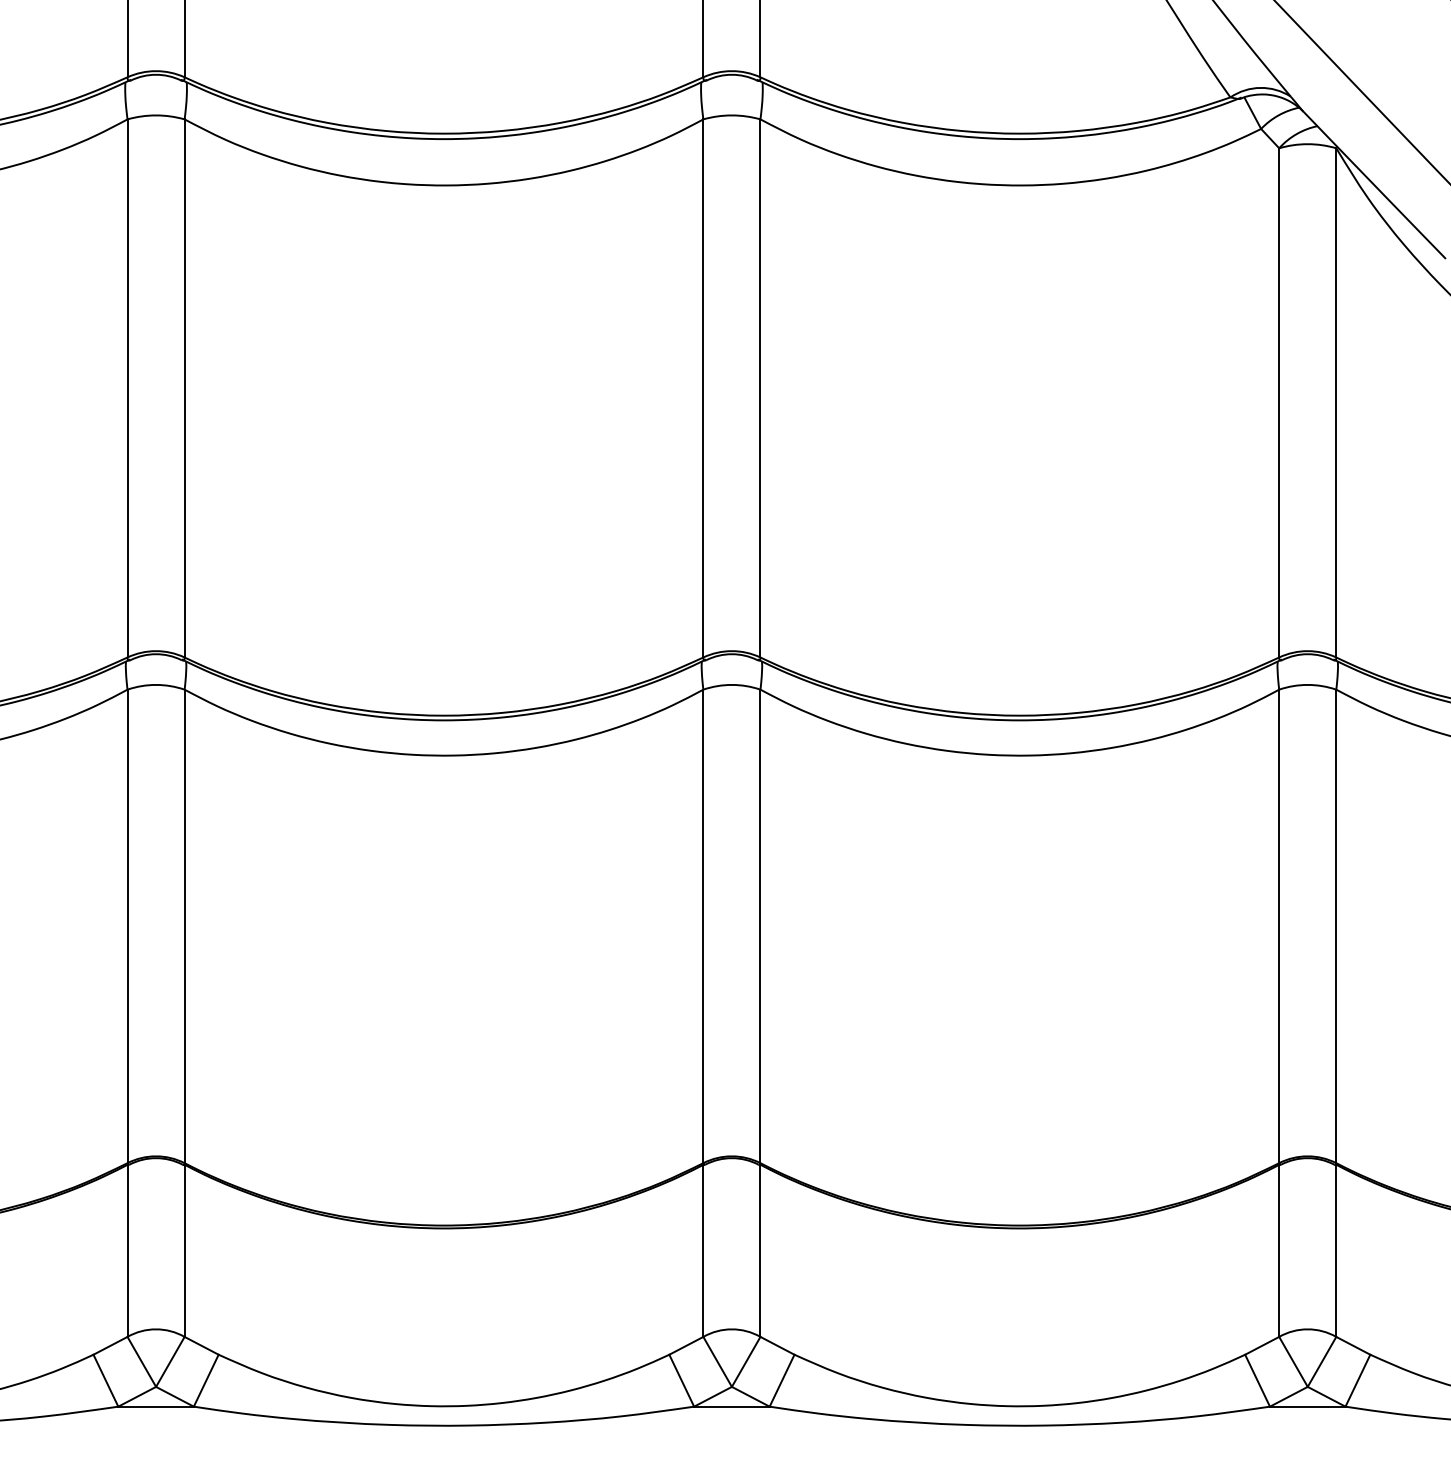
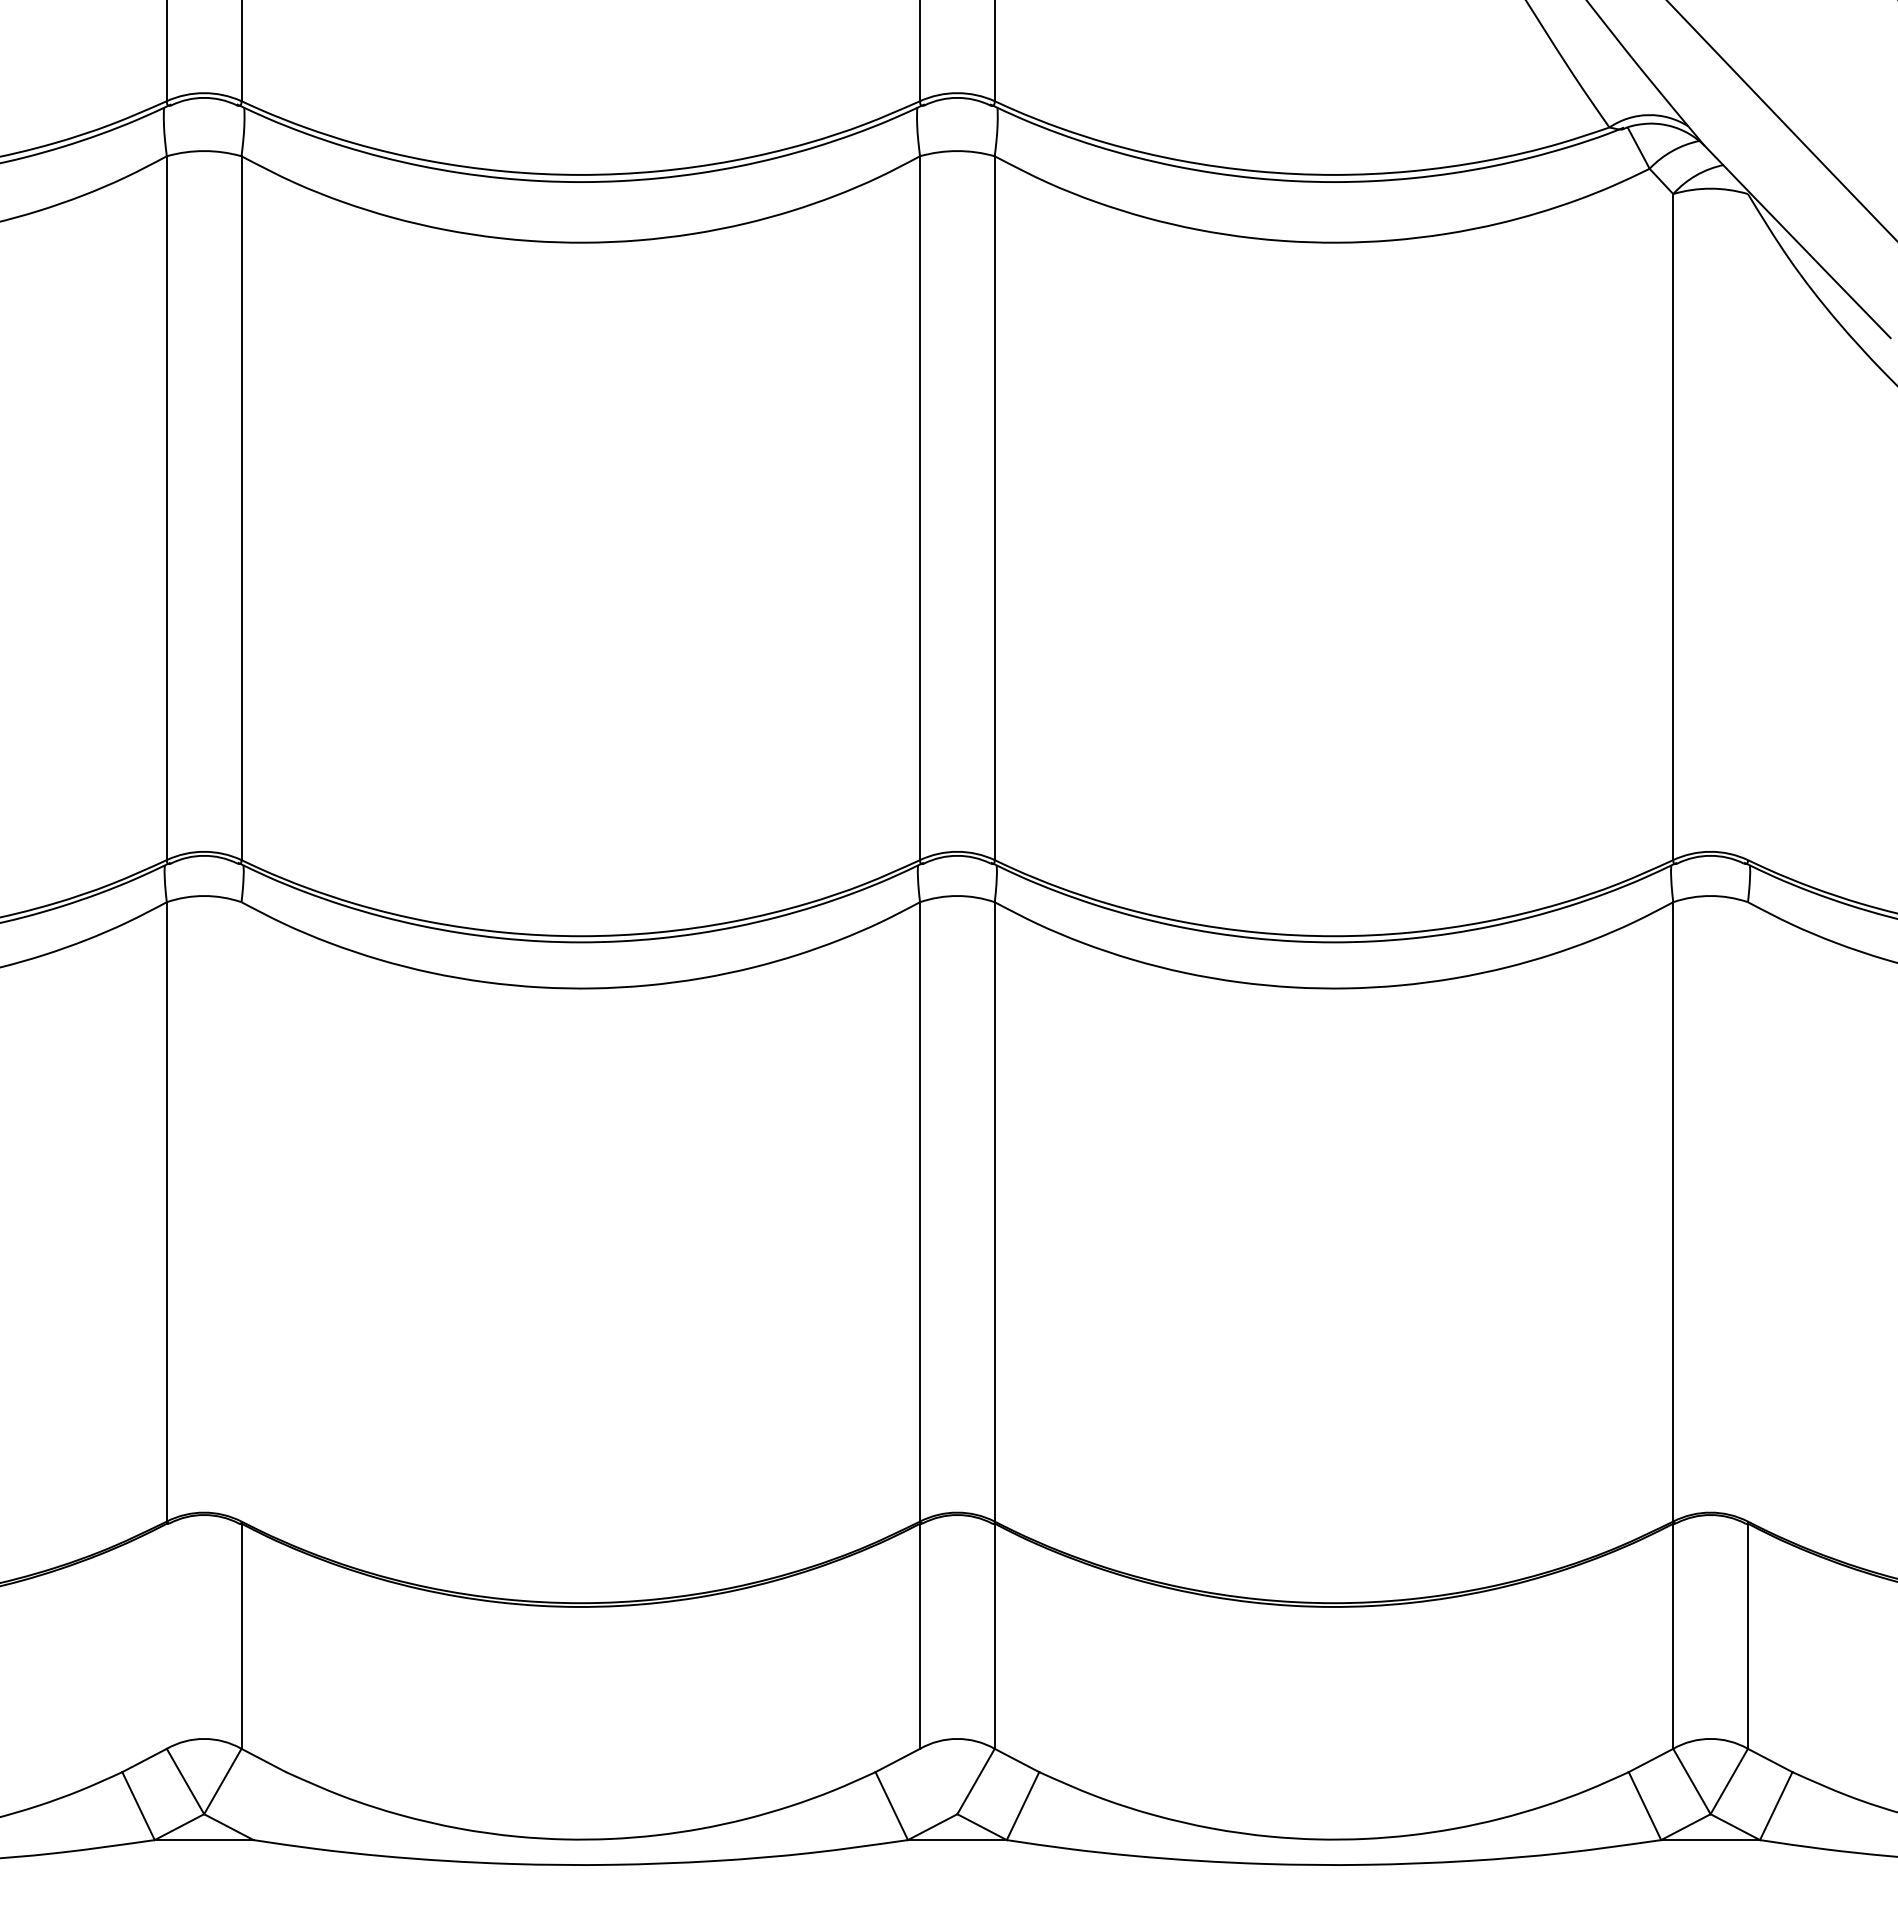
line: (1335, 403) -> (1747, 527), removed
line: (184, 926) -> (241, 1211), removed
line: (1335, 926) -> (1747, 1211), removed
line: (127, 1251) -> (166, 1636), removed
line: (717, 1361) -> (938, 1781), removed
line: (206, 1381) -> (269, 1806), removed

